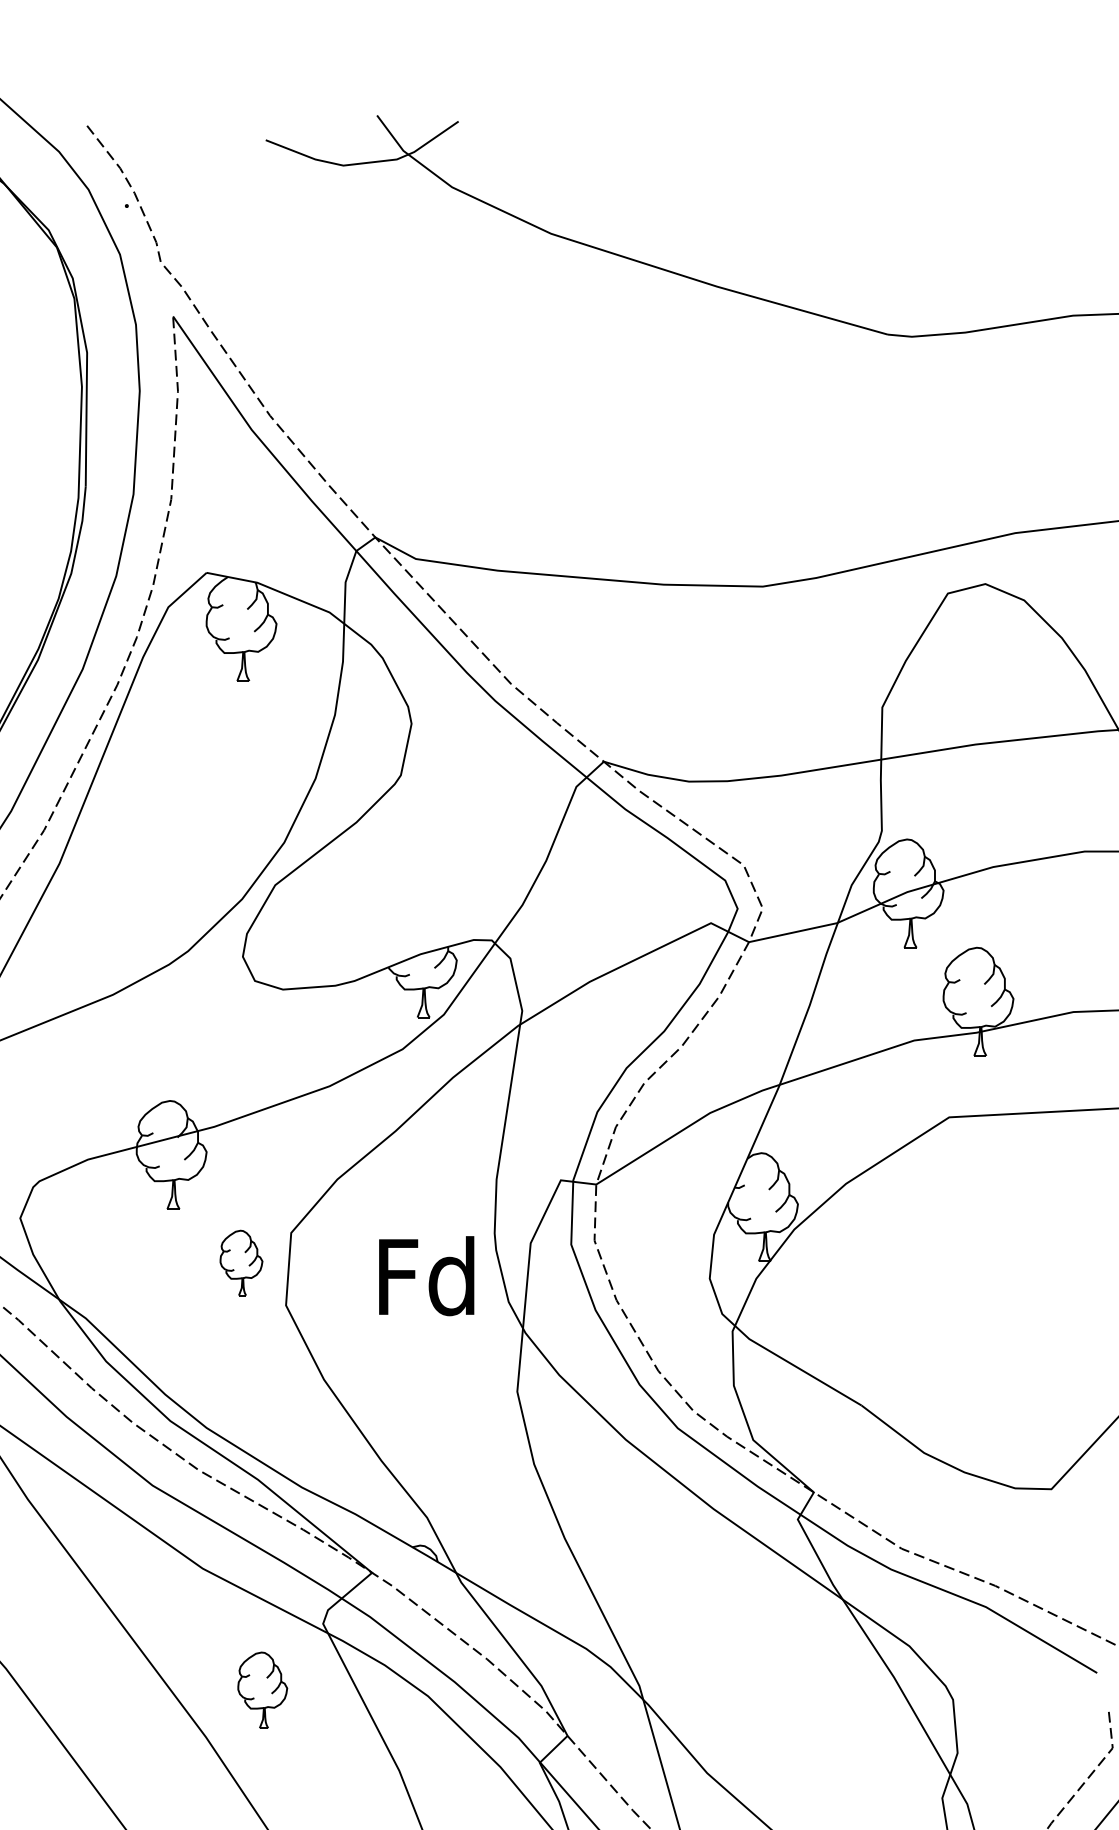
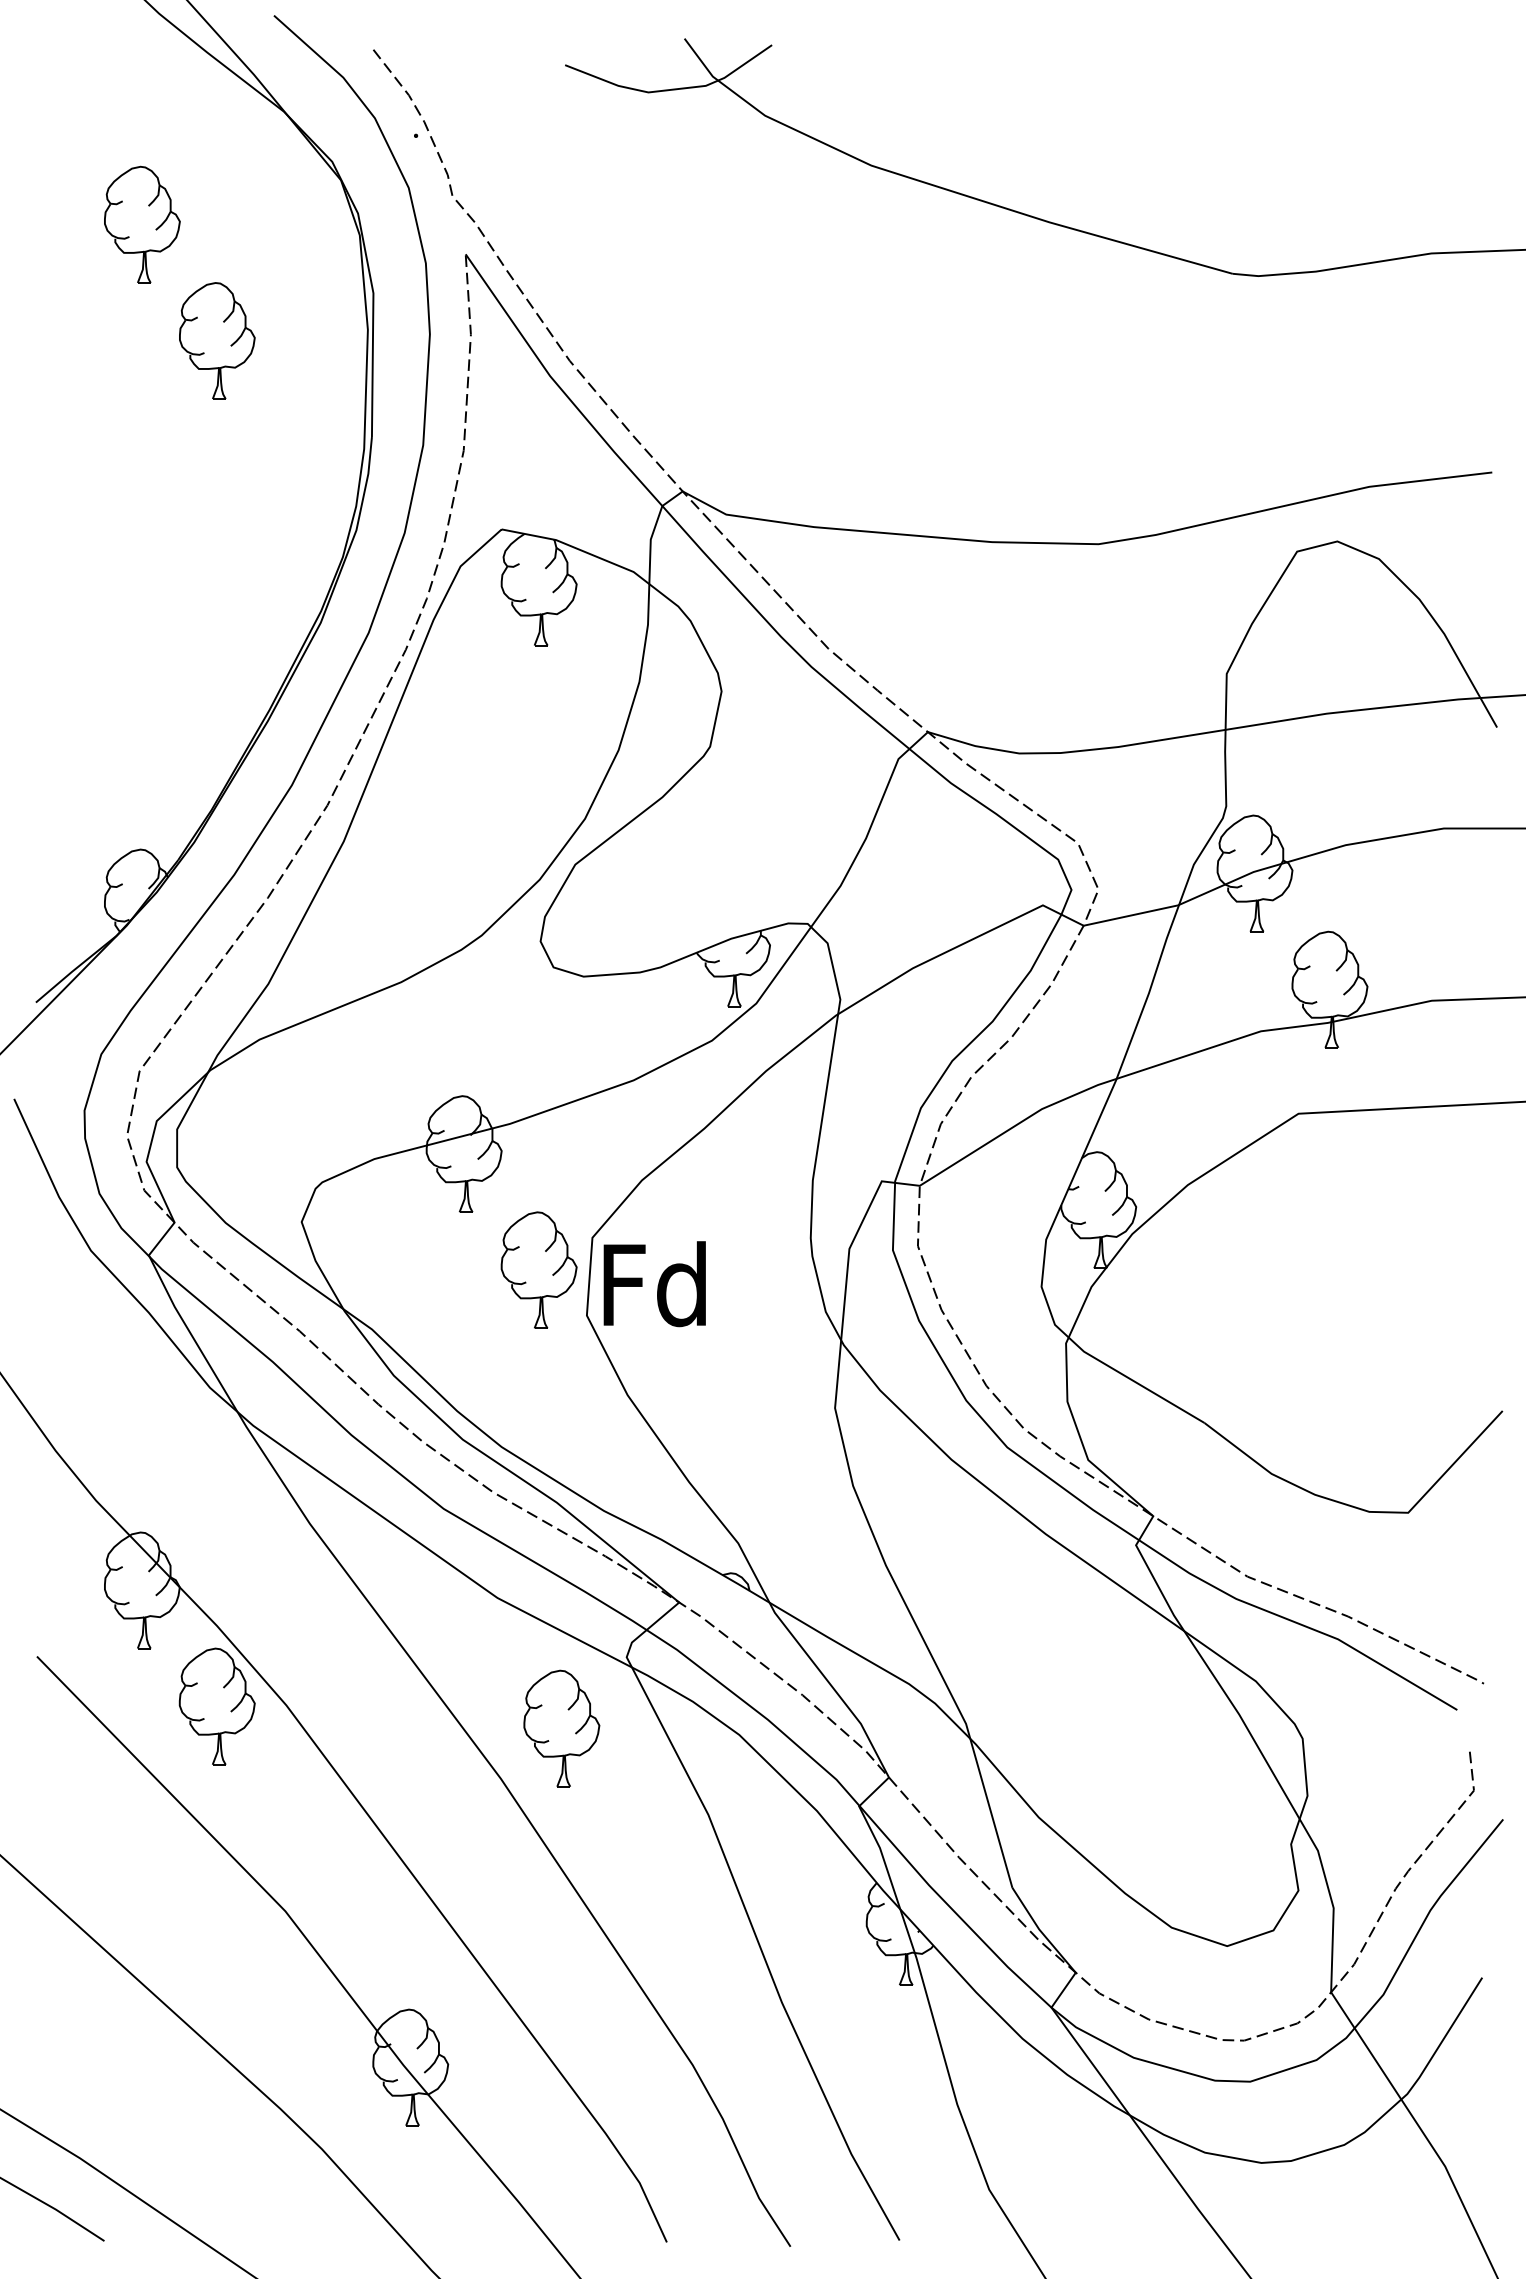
part: (240, 1262) -> (538, 1269), size x1.67
text: (426, 1276) -> (654, 1284), moved
part: (262, 1690) -> (561, 1728), size x1.43

